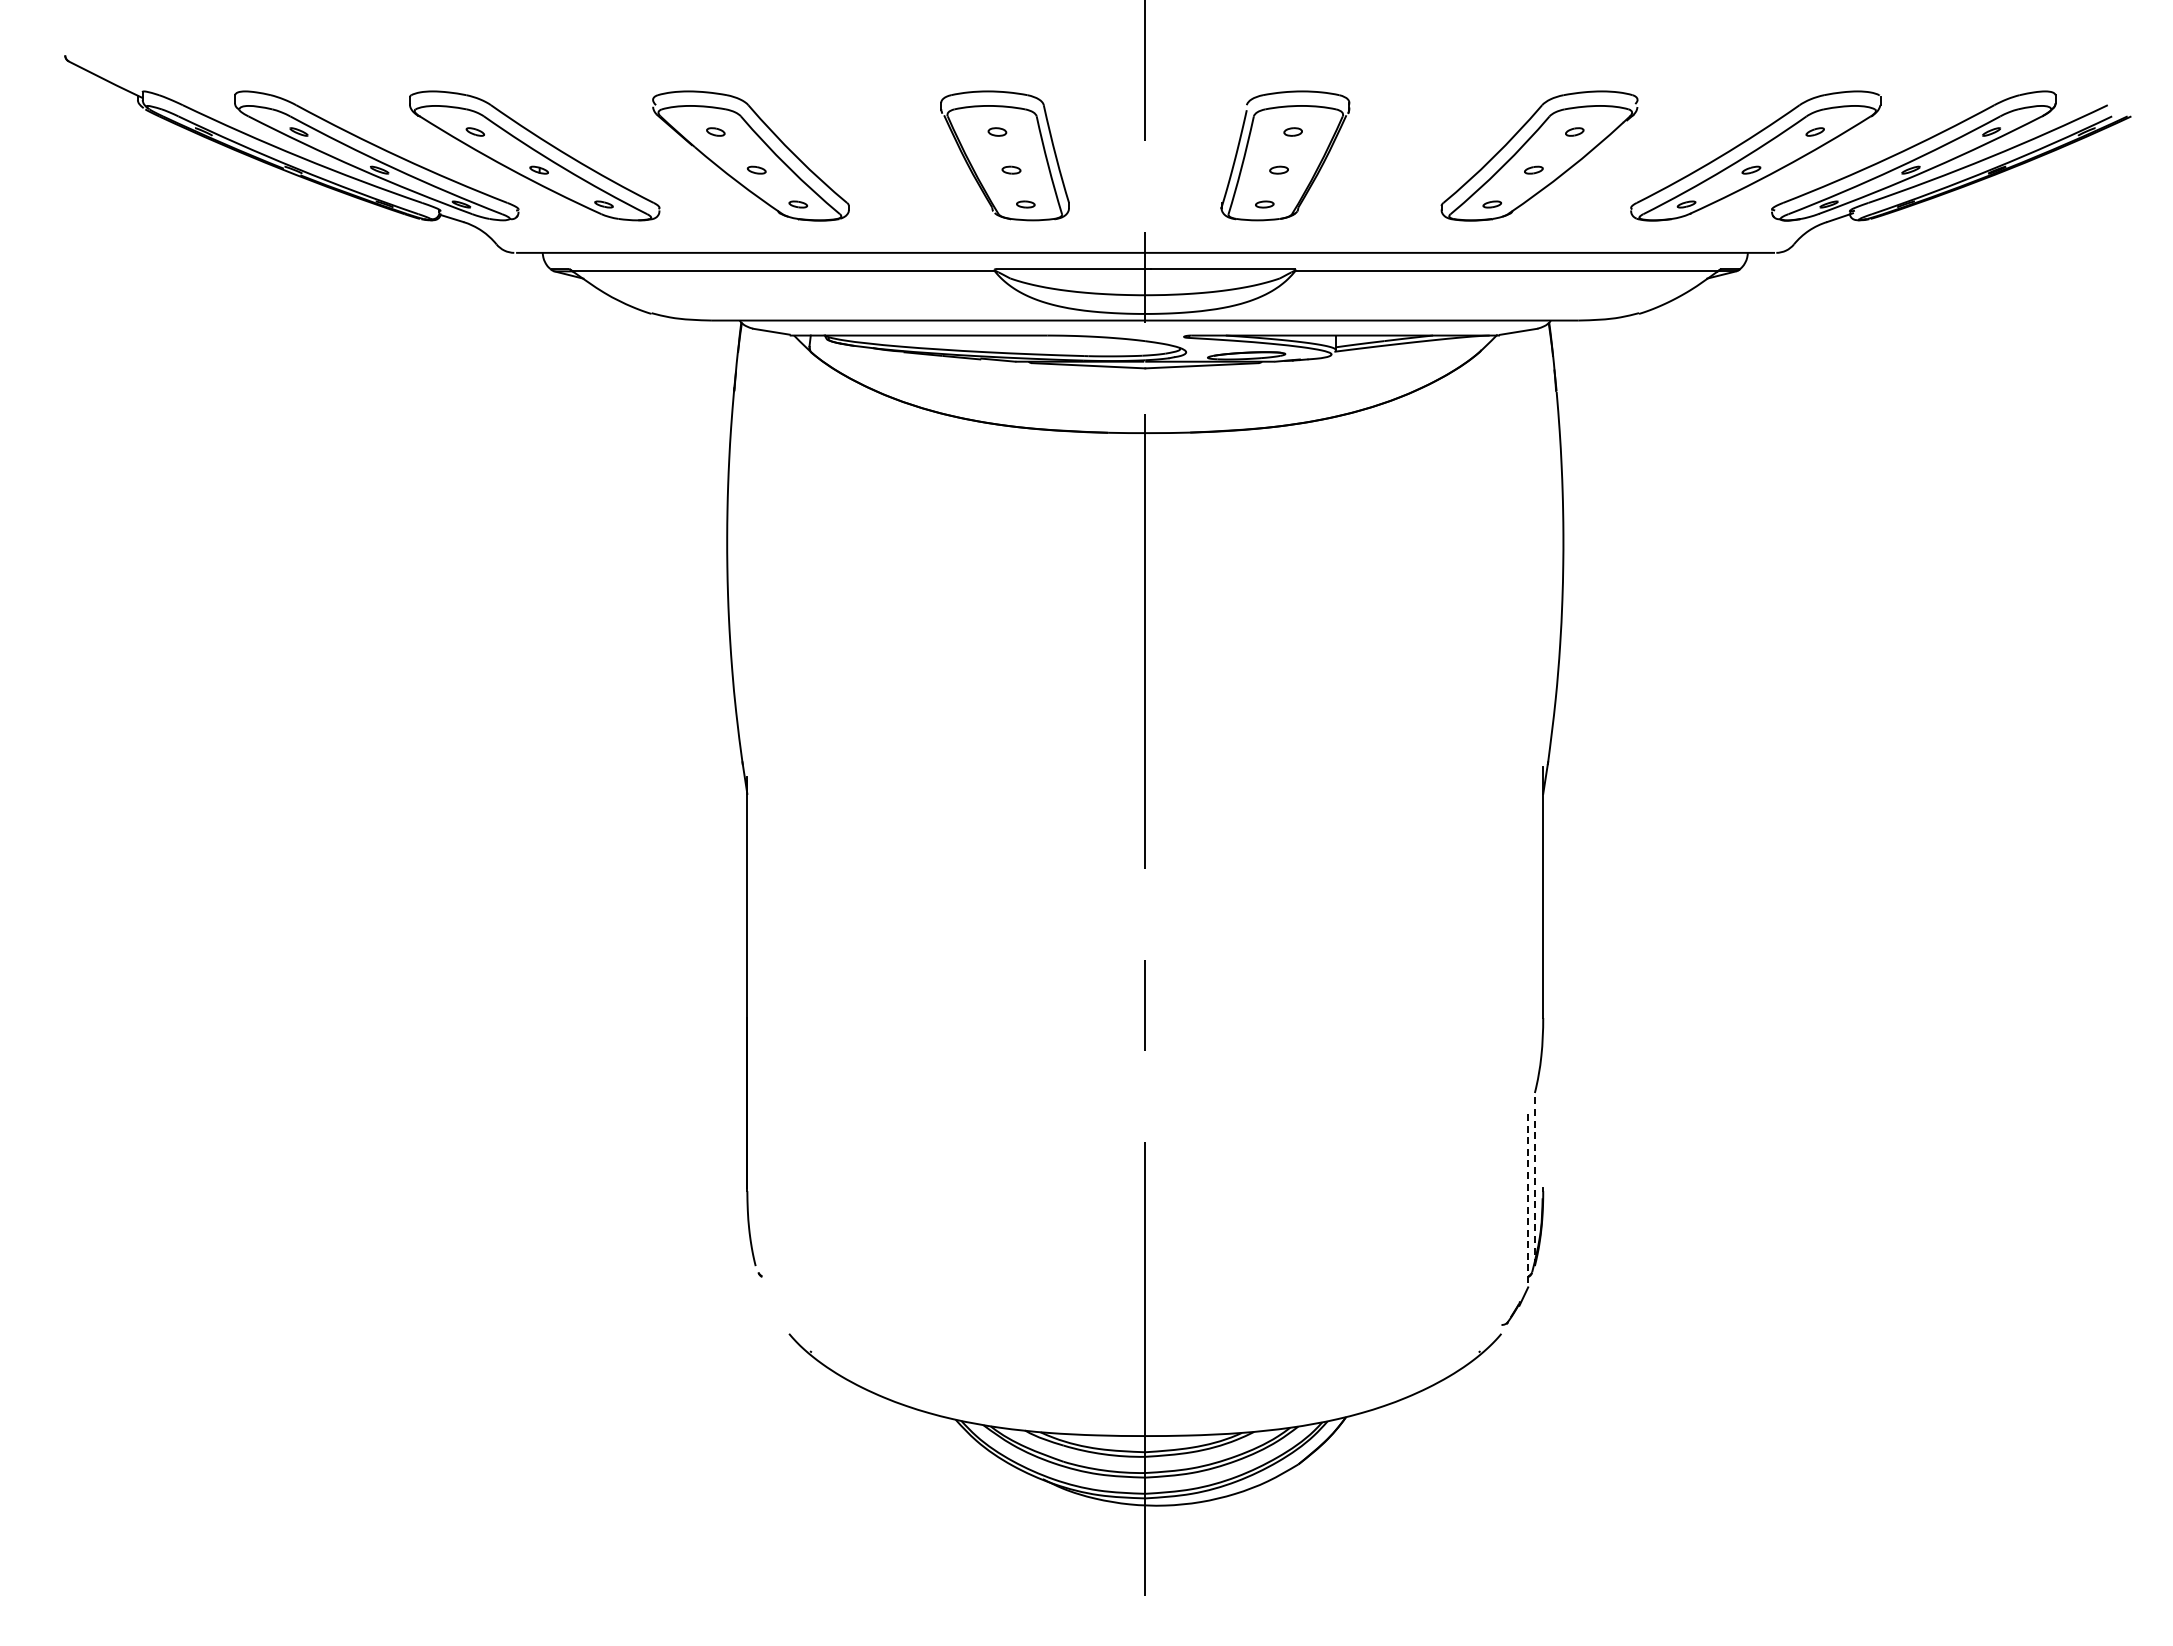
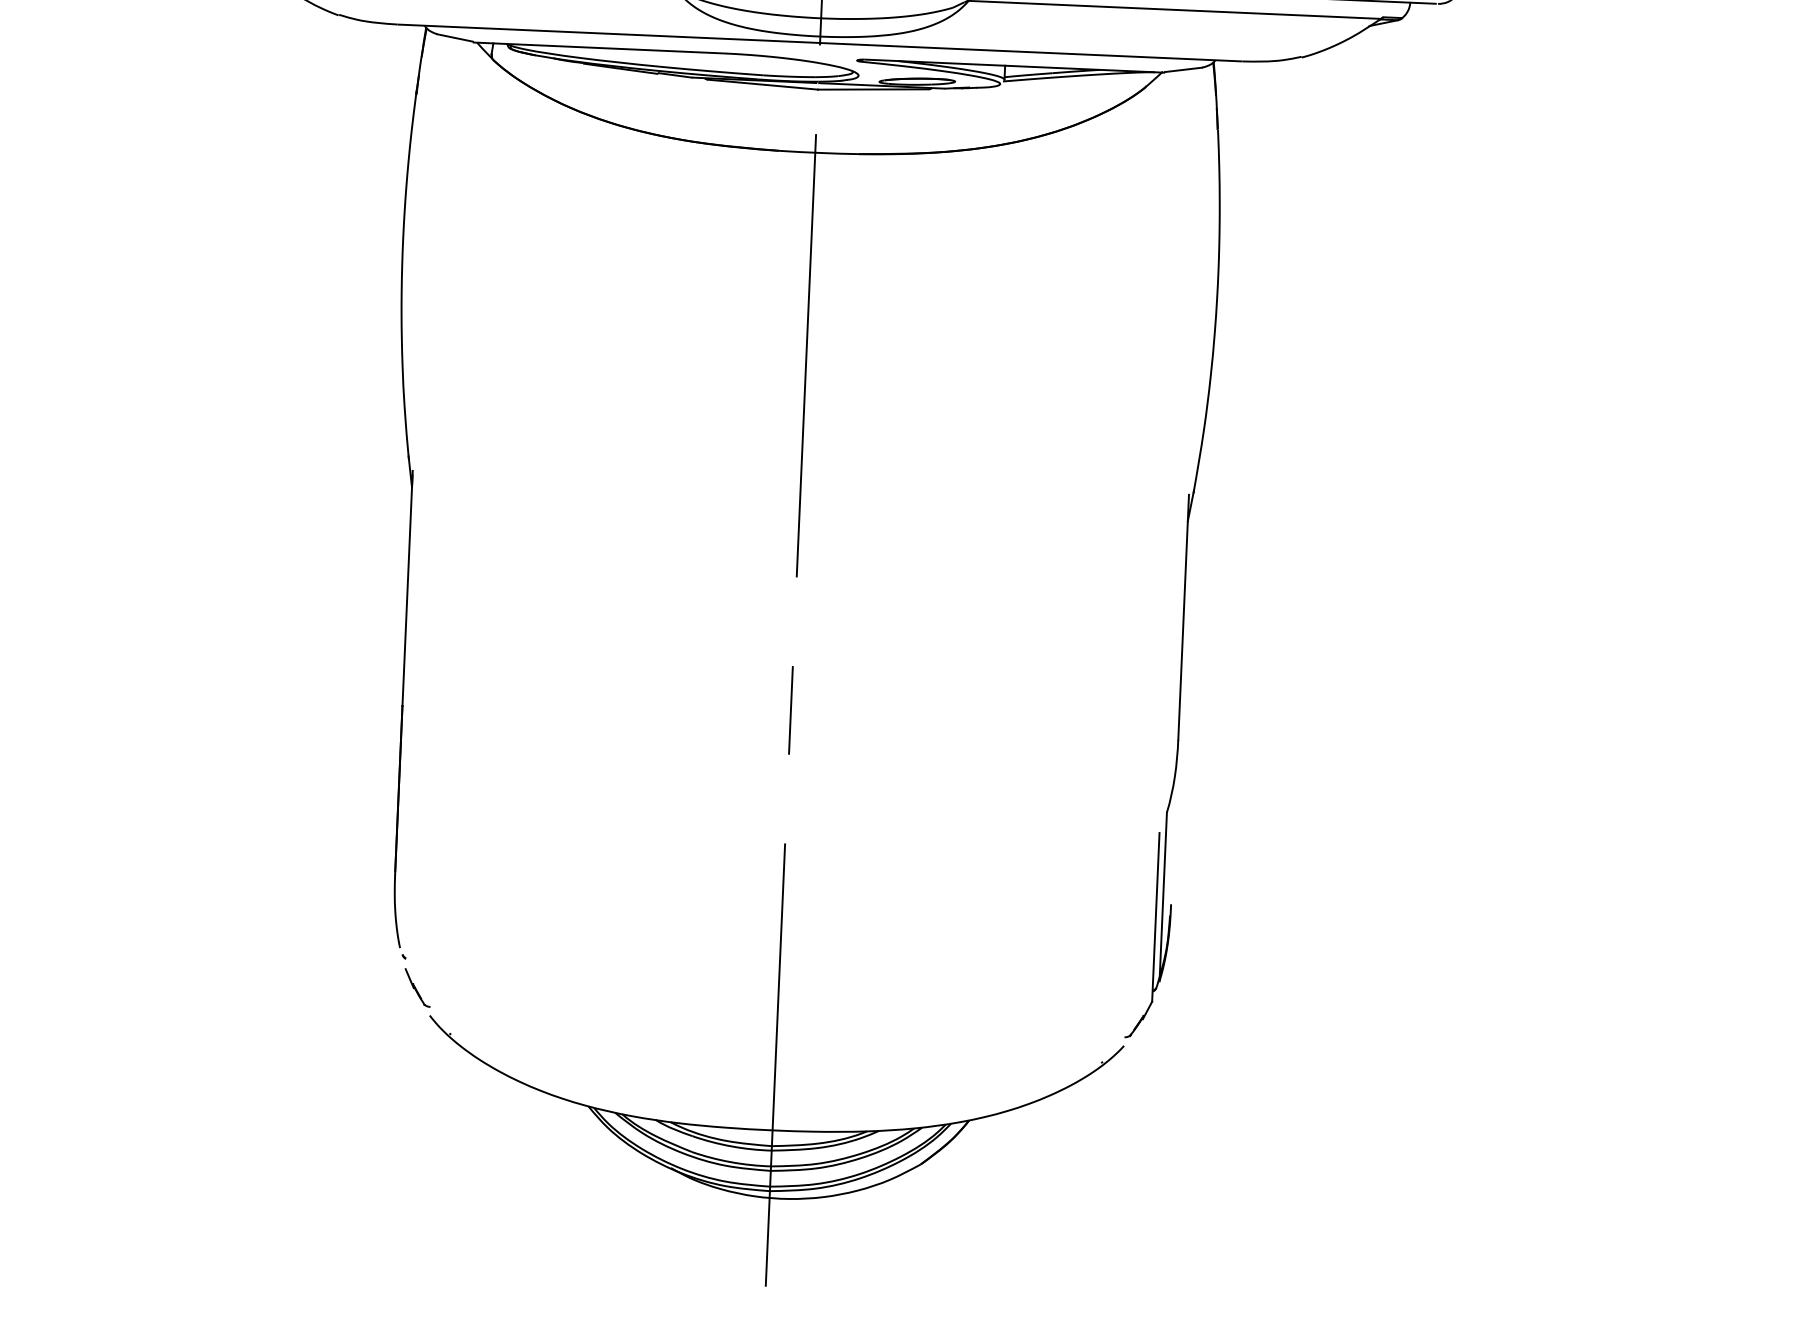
line: (1534, 1179) -> (1162, 896), dashed -> solid
line: (1528, 1200) -> (1156, 917), dashed -> solid
part: (775, 1305) -> (417, 987), added

